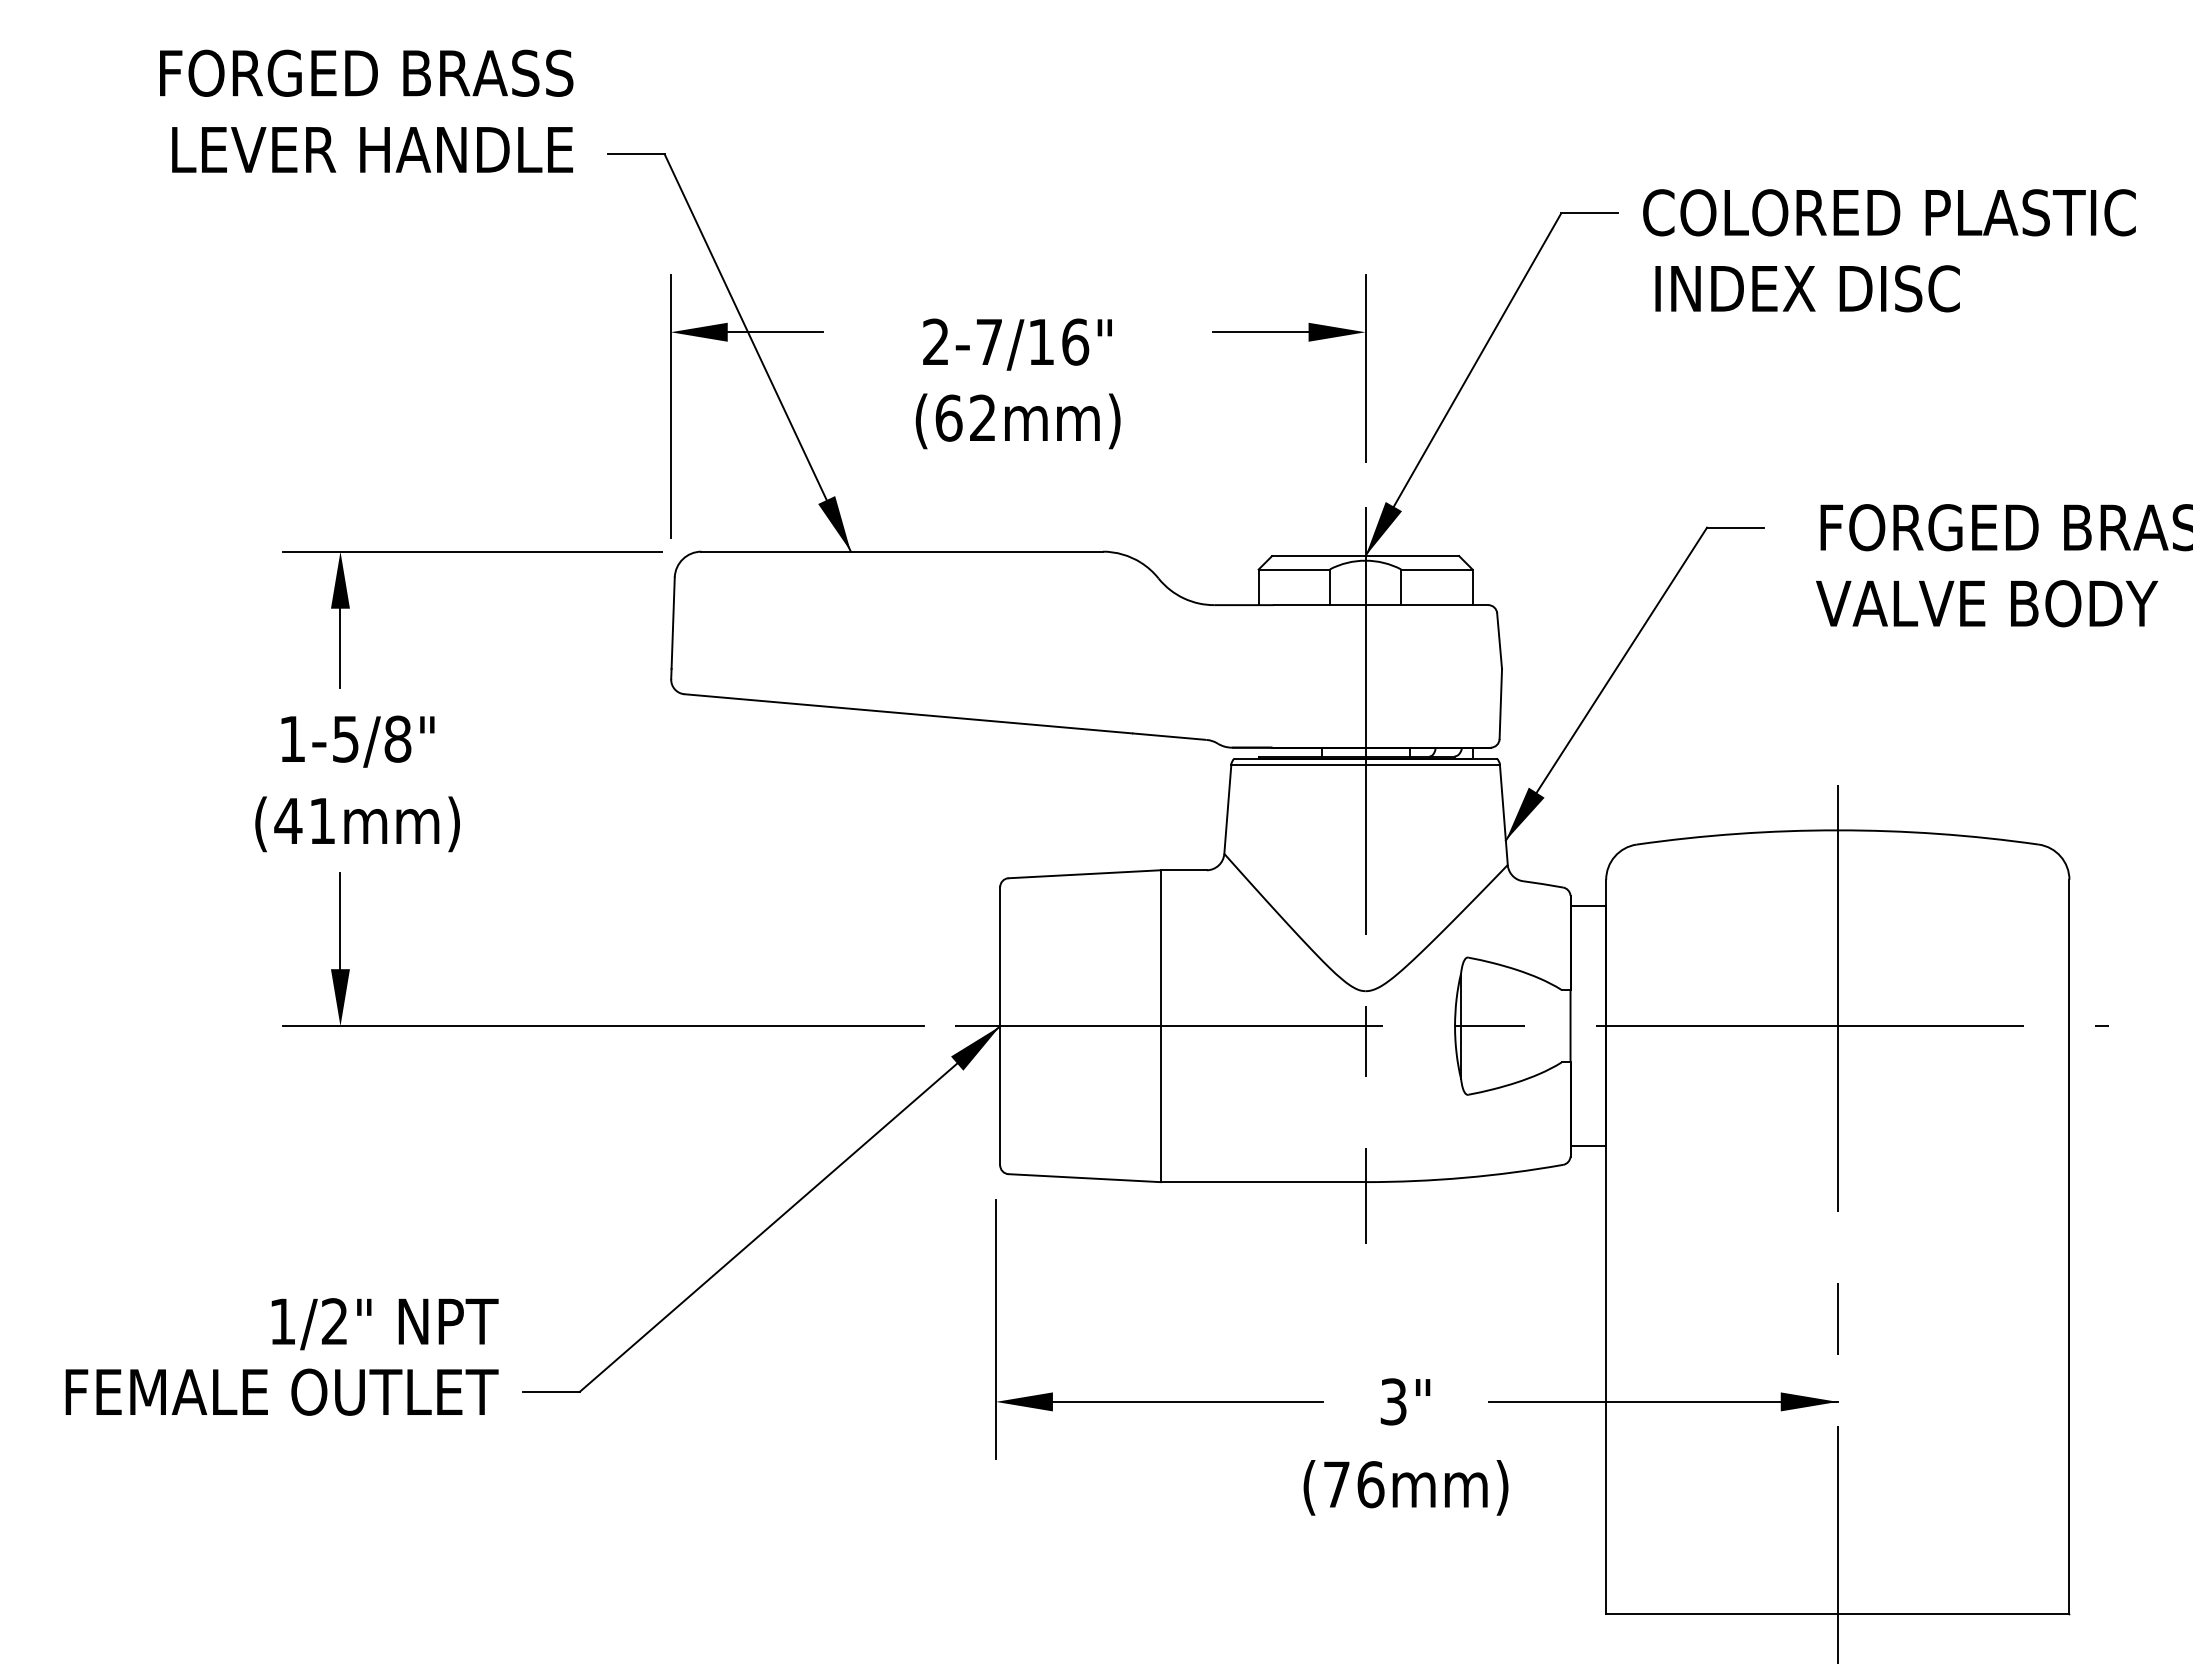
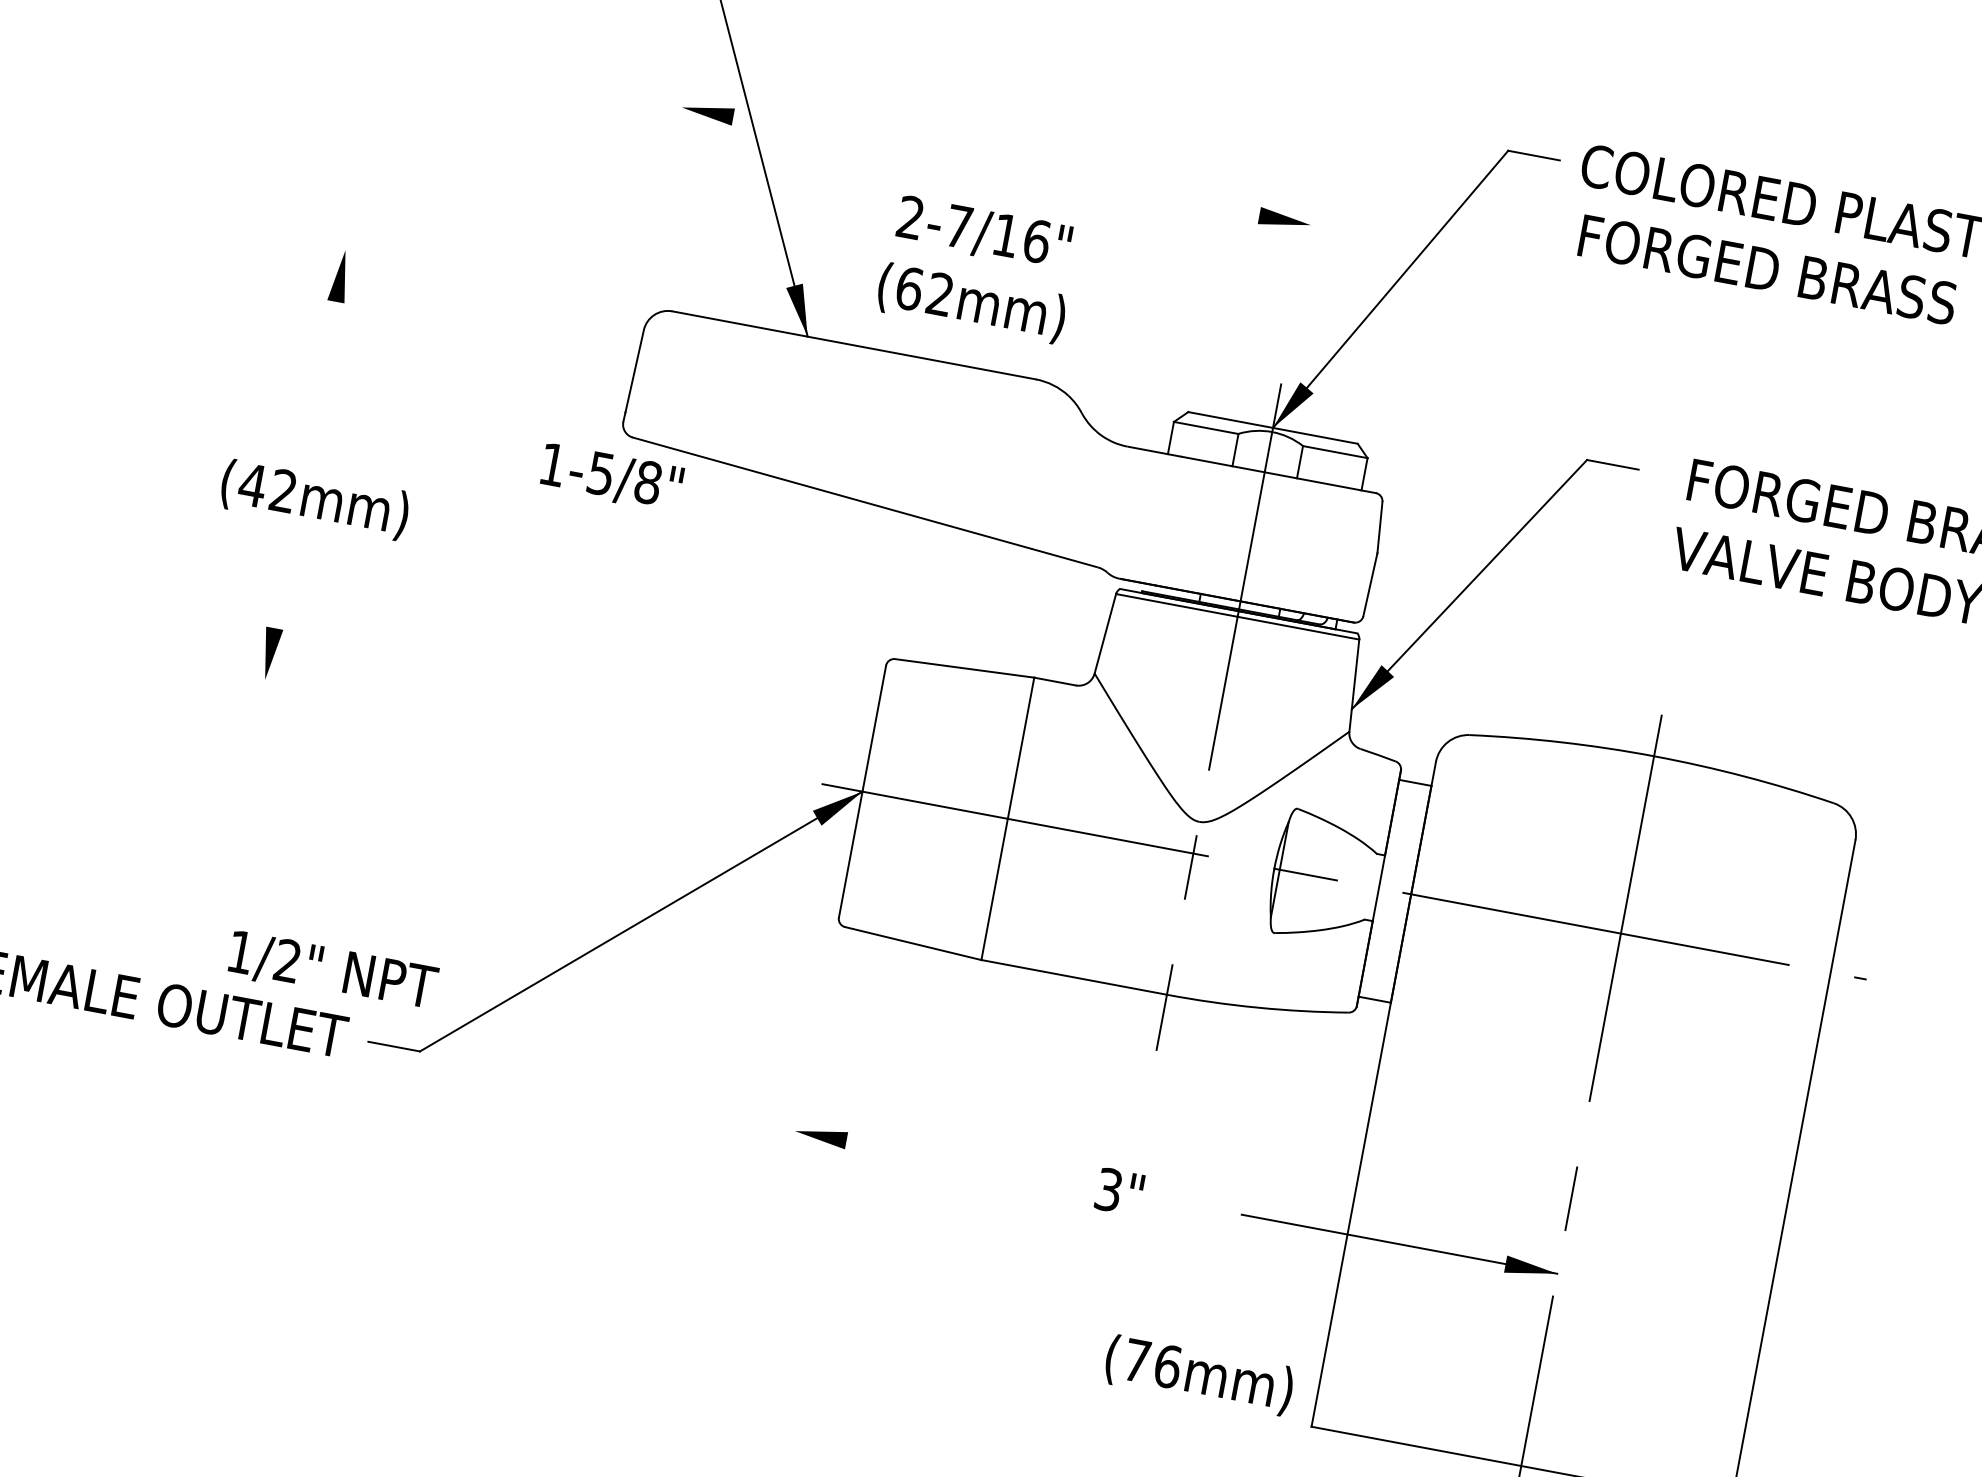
text: (1864, 288) -> (1770, 270), INDEX DISC -> FORGED BRASS
line: (775, 332) -> (776, 125), removed
line: (1260, 332) -> (1215, 207), removed
line: (1365, 368) -> (1304, 258), removed
text: (1017, 383) -> (977, 268), moved
line: (670, 406) -> (668, 174), removed
line: (472, 551) -> (465, 272), removed
line: (340, 647) -> (329, 336), removed
text: (357, 741) -> (611, 477), moved
text: (321, 820) -> (282, 490), (41mm) -> (42mm)
line: (340, 921) -> (282, 585), removed
line: (603, 1026) -> (503, 724), removed
text: (384, 1324) -> (332, 971), moved
line: (995, 1329) -> (806, 1065), removed
line: (1182, 1401) -> (963, 1162), removed
text: (1405, 1401) -> (1119, 1191), moved
text: (1405, 1487) -> (1198, 1375), moved

